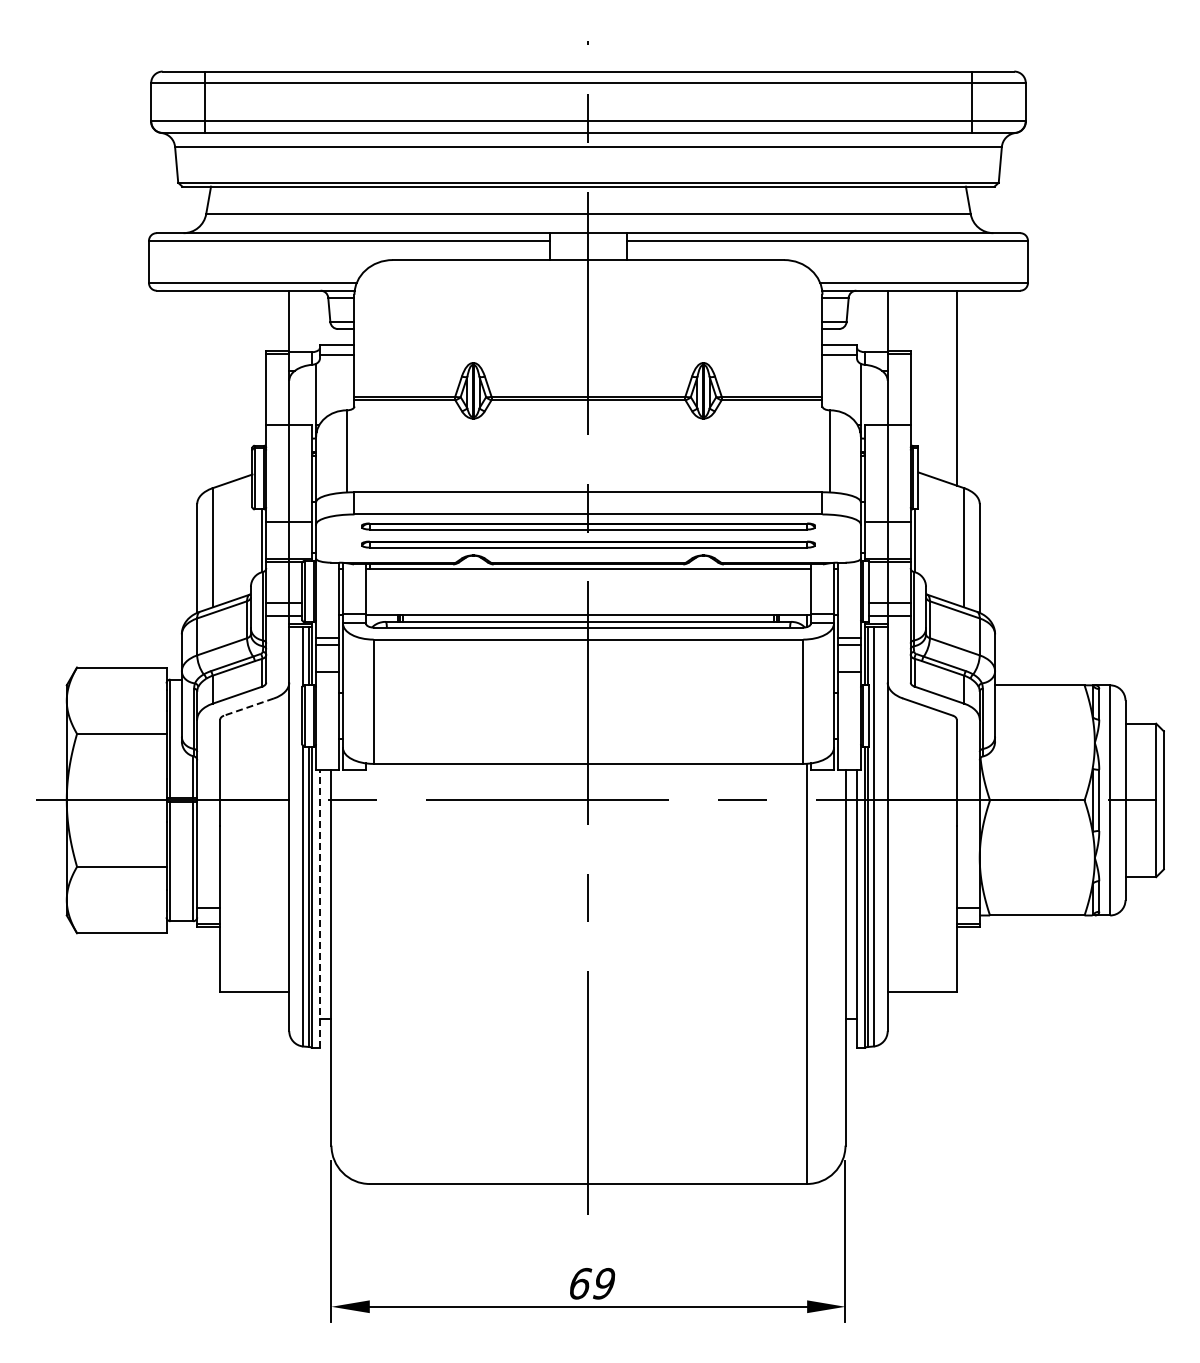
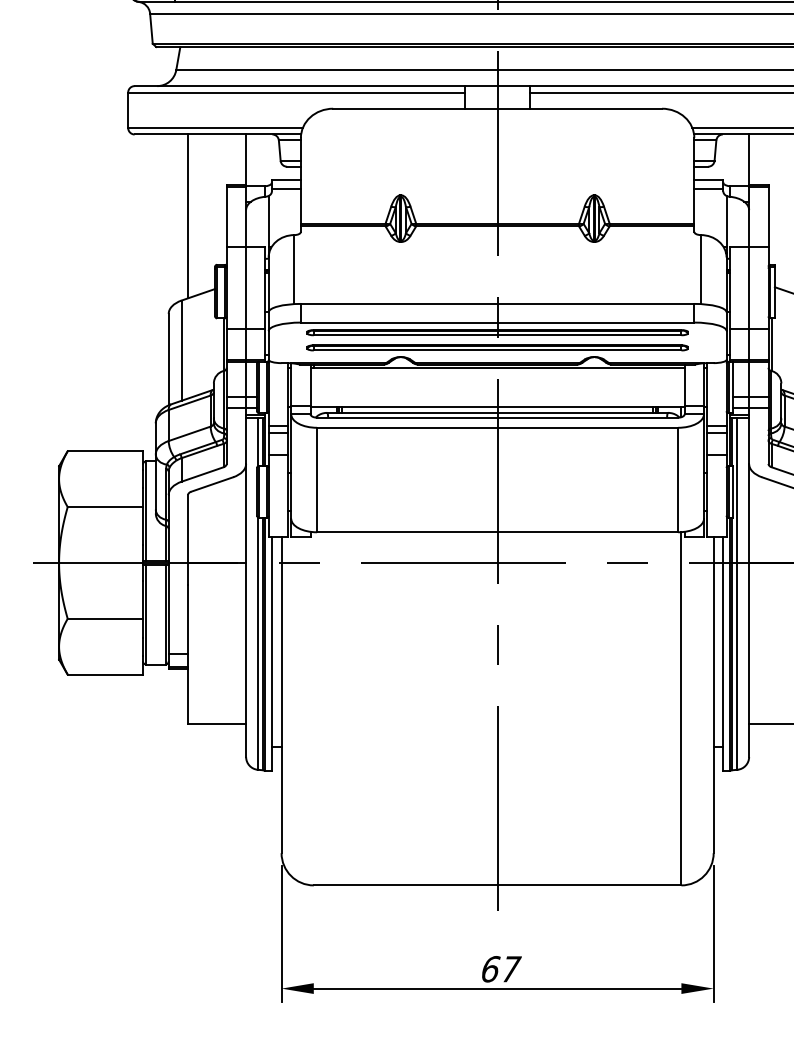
line: (220, 387) -> (188, 215), added
line: (248, 707) -> (211, 484), dashed -> solid
line: (320, 908) -> (272, 653), dashed -> solid
text: (605, 1283) -> (511, 969), 69 -> 67

